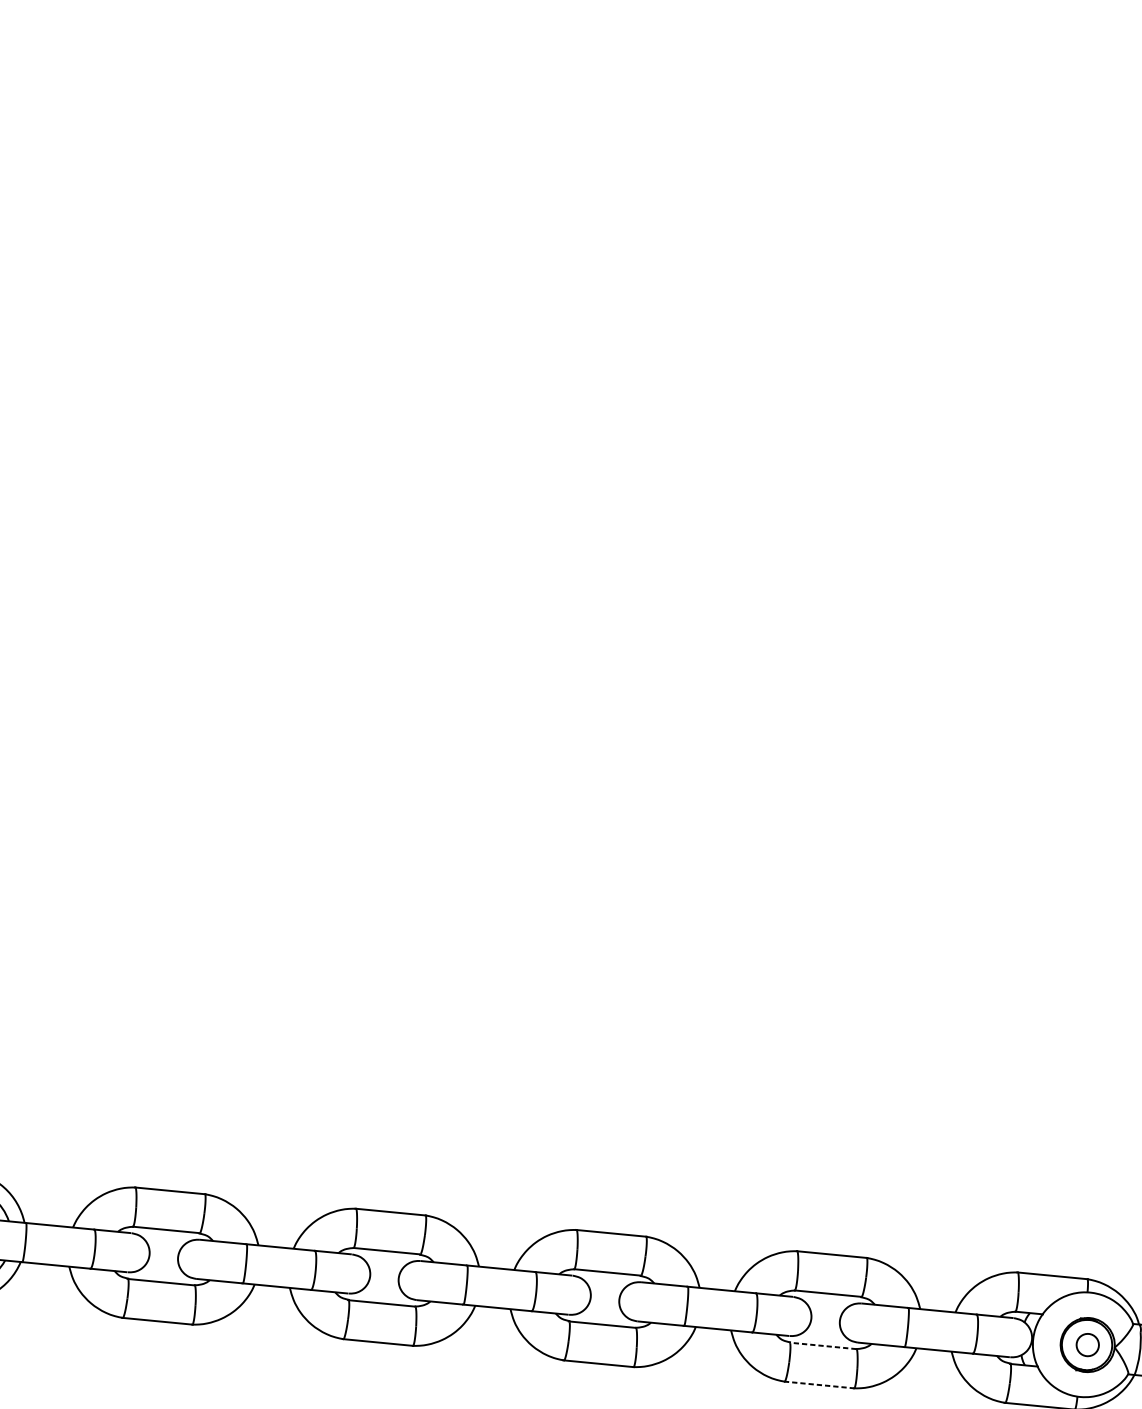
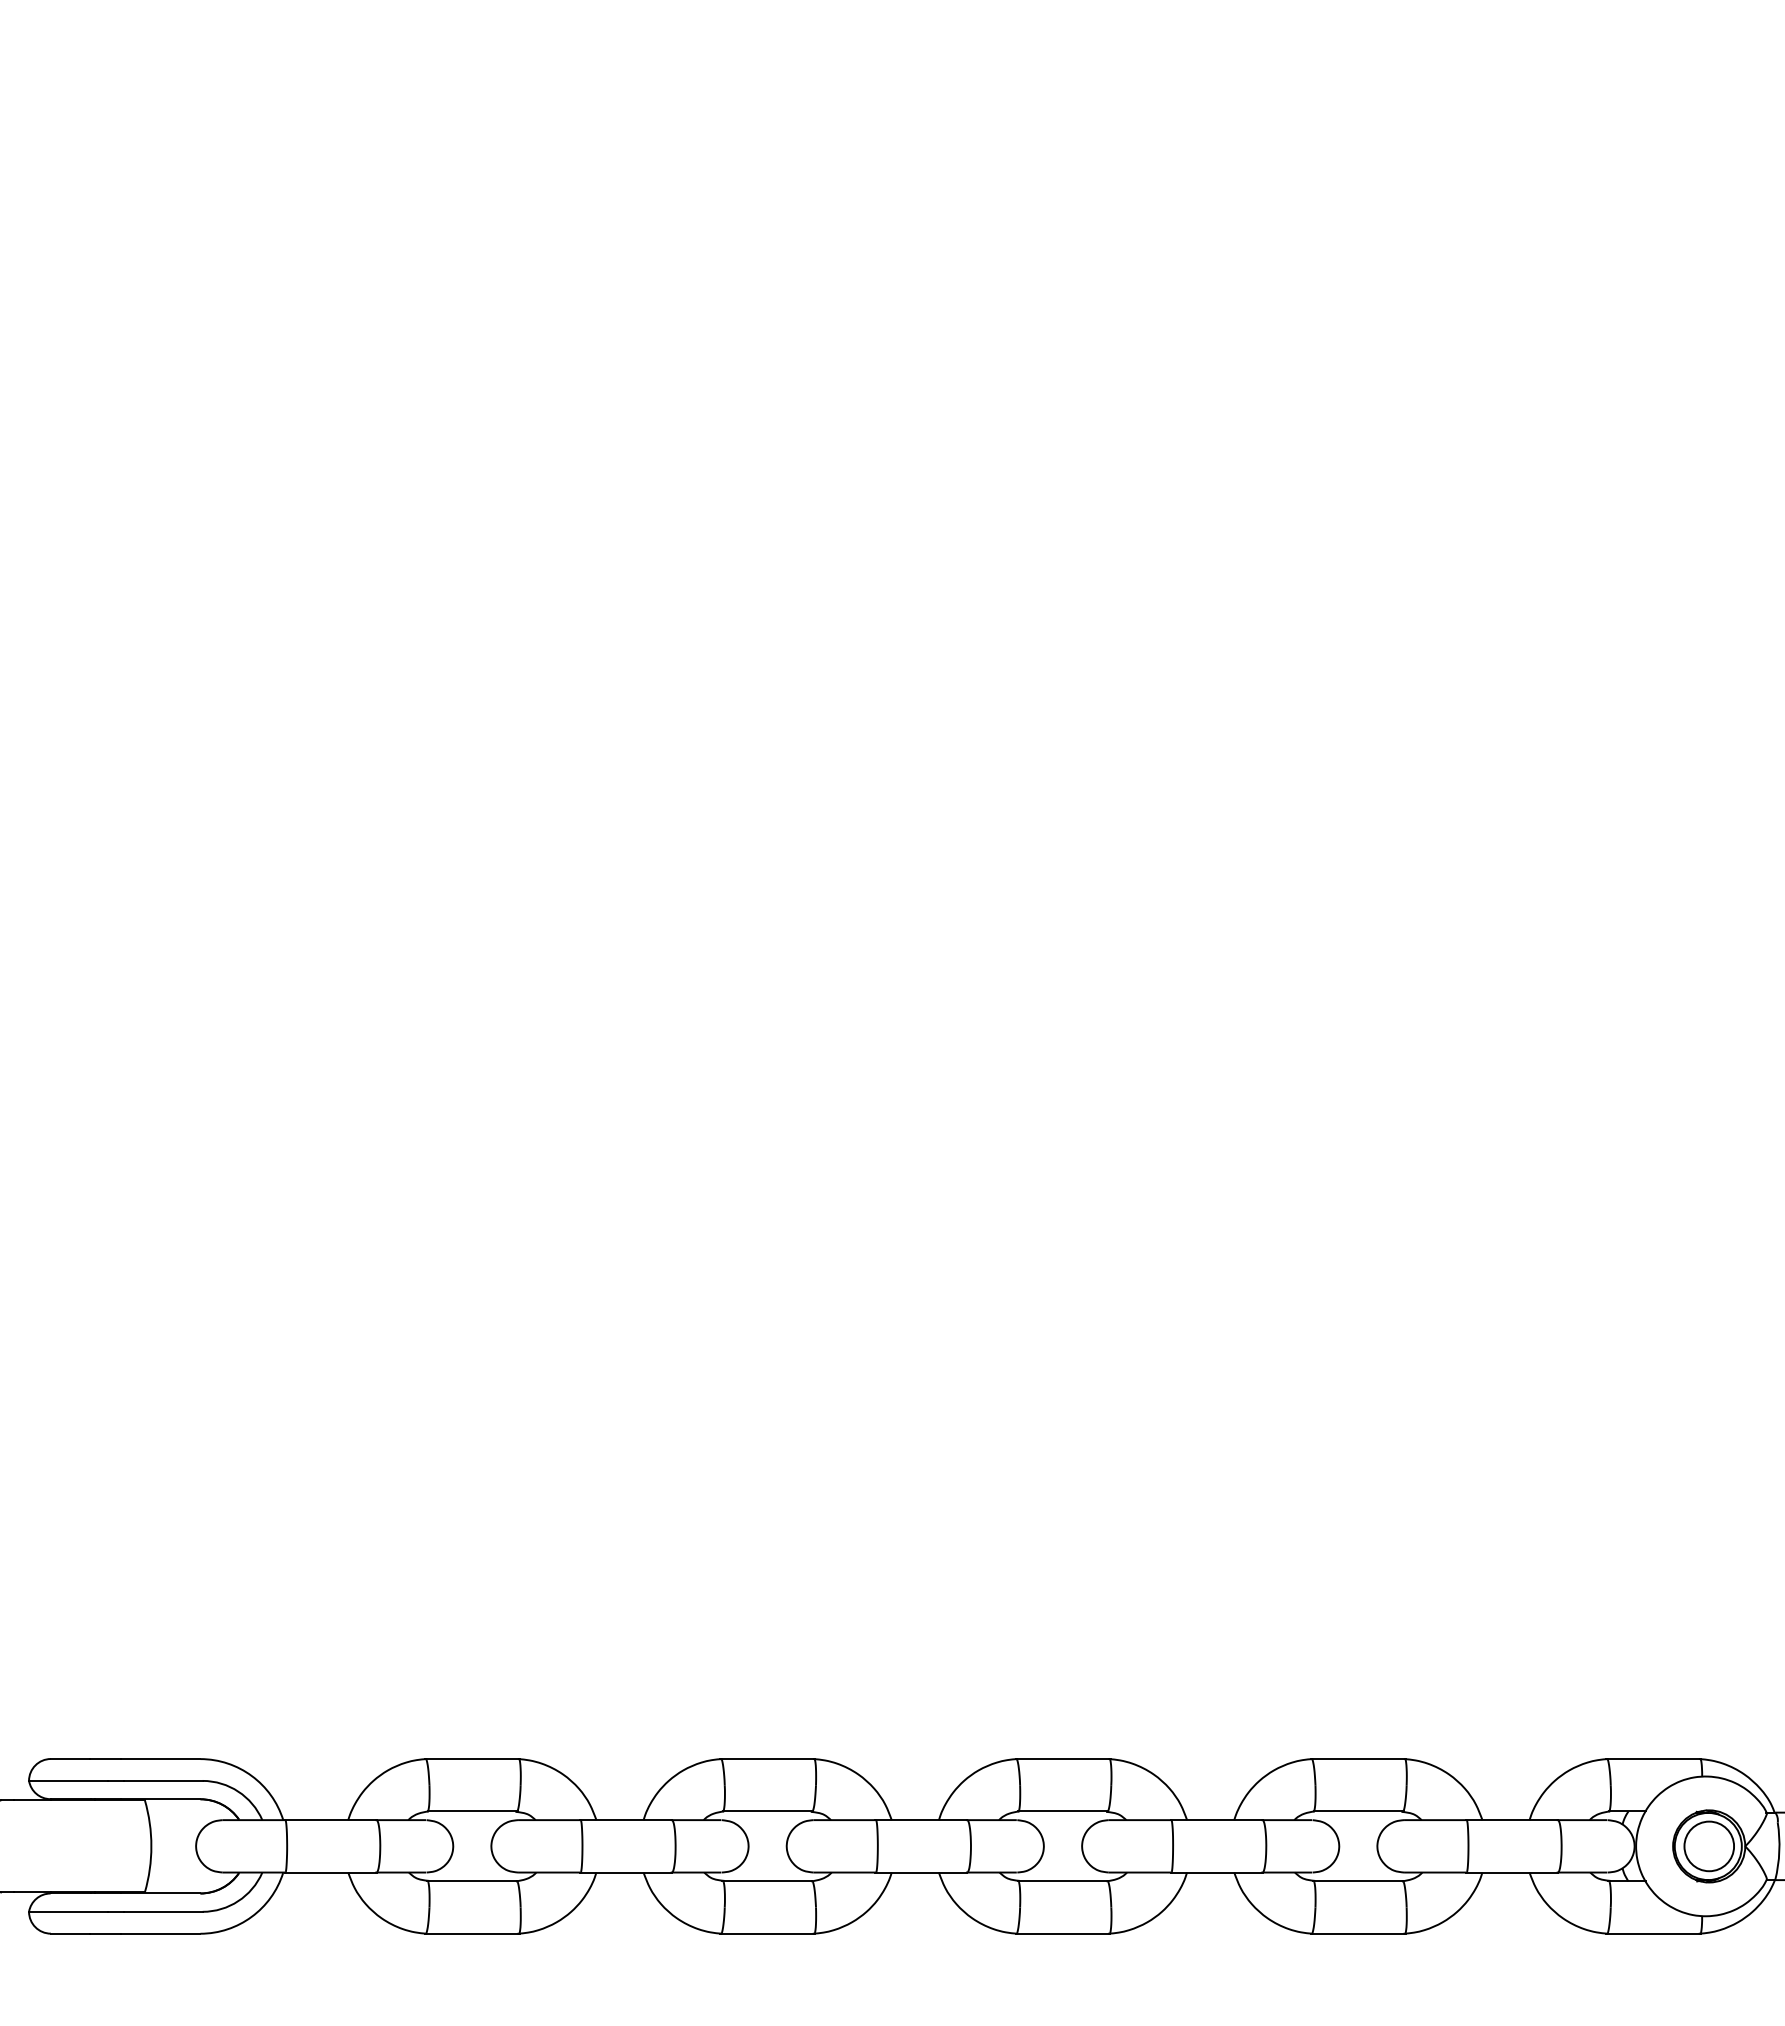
circle: (1087, 1345) -> (1709, 1846), size x1.67
line: (823, 1346) -> (1358, 1881), dashed -> solid
line: (819, 1384) -> (1358, 1933), dashed -> solid

